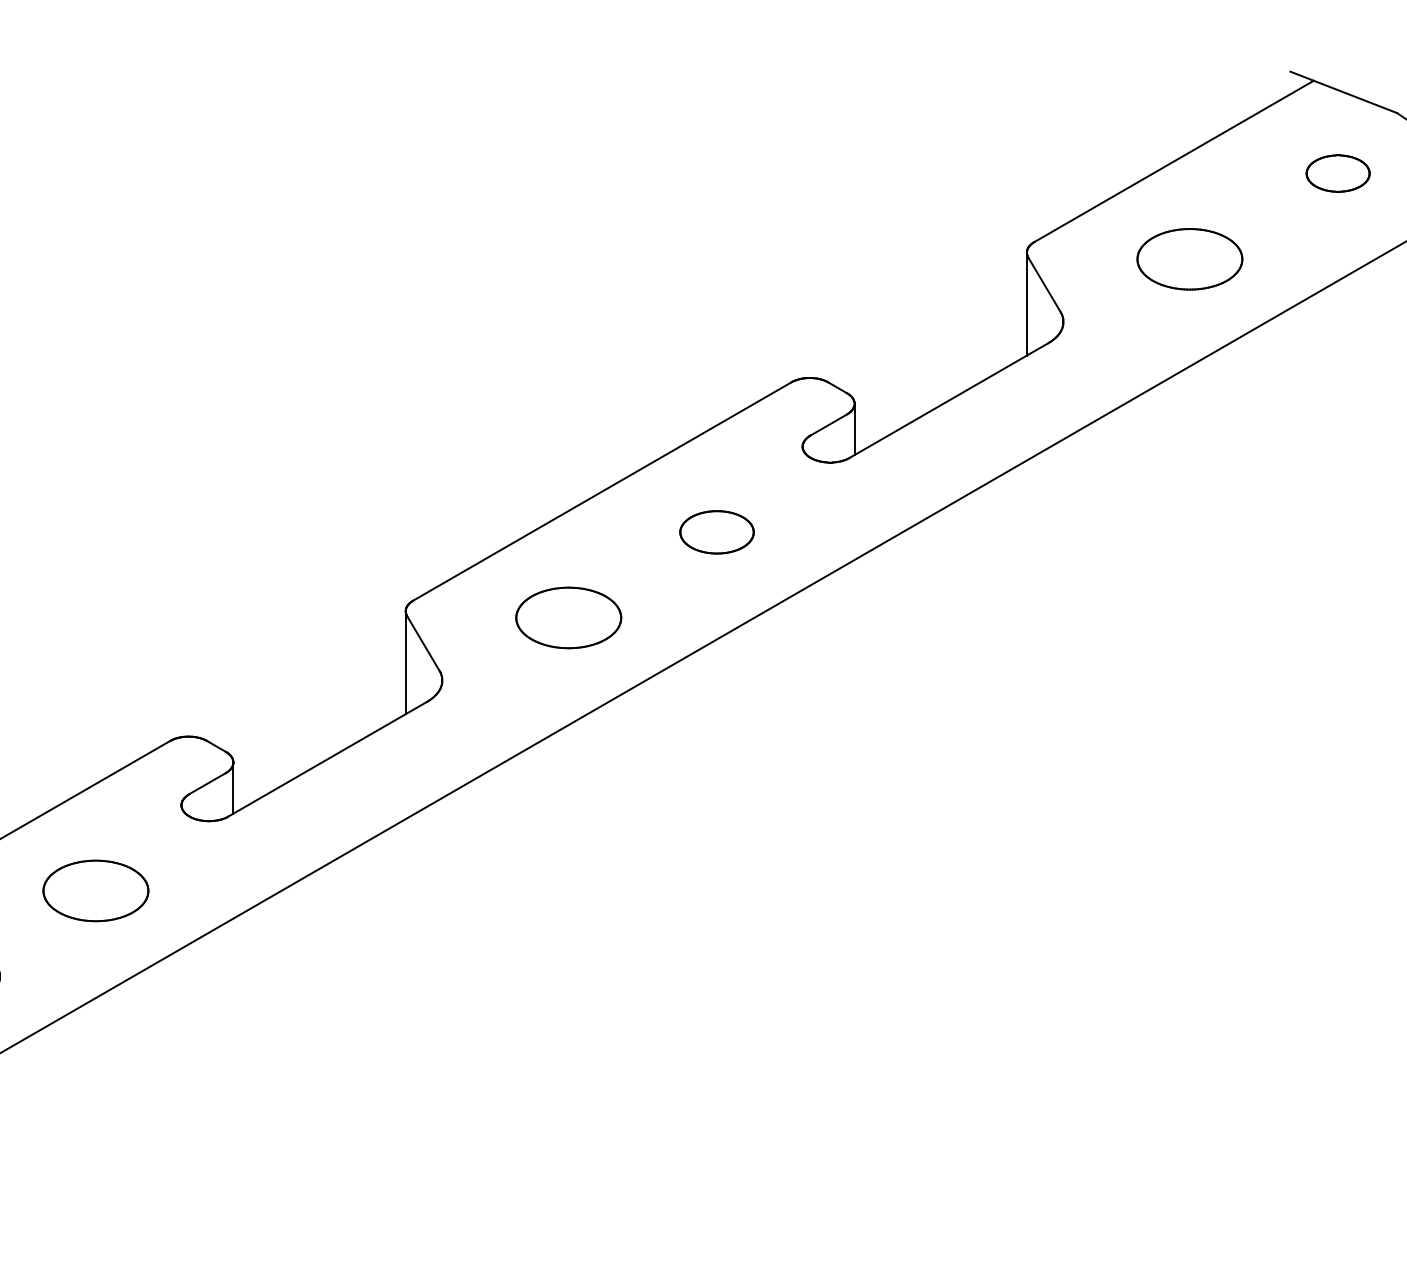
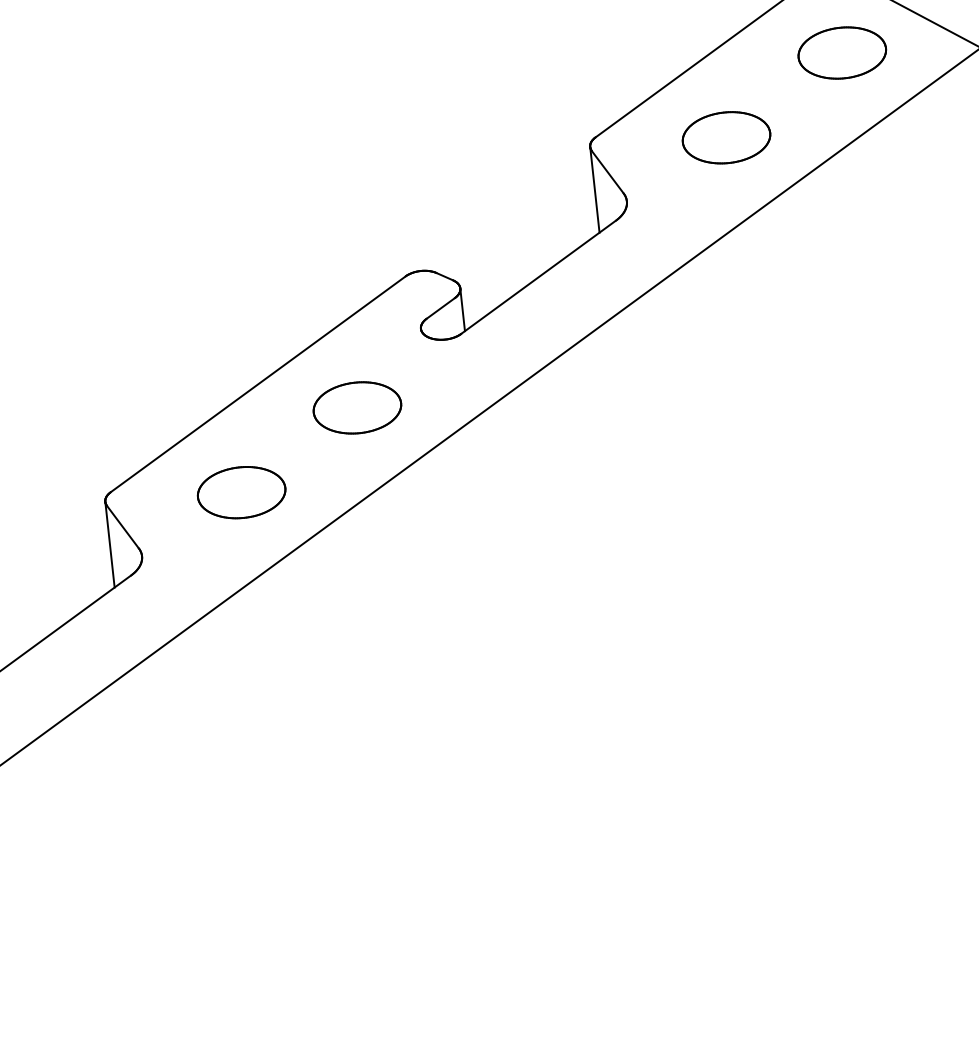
part: (1337, 173) -> (841, 52), size x1.67
part: (716, 532) -> (356, 408), size x1.43

